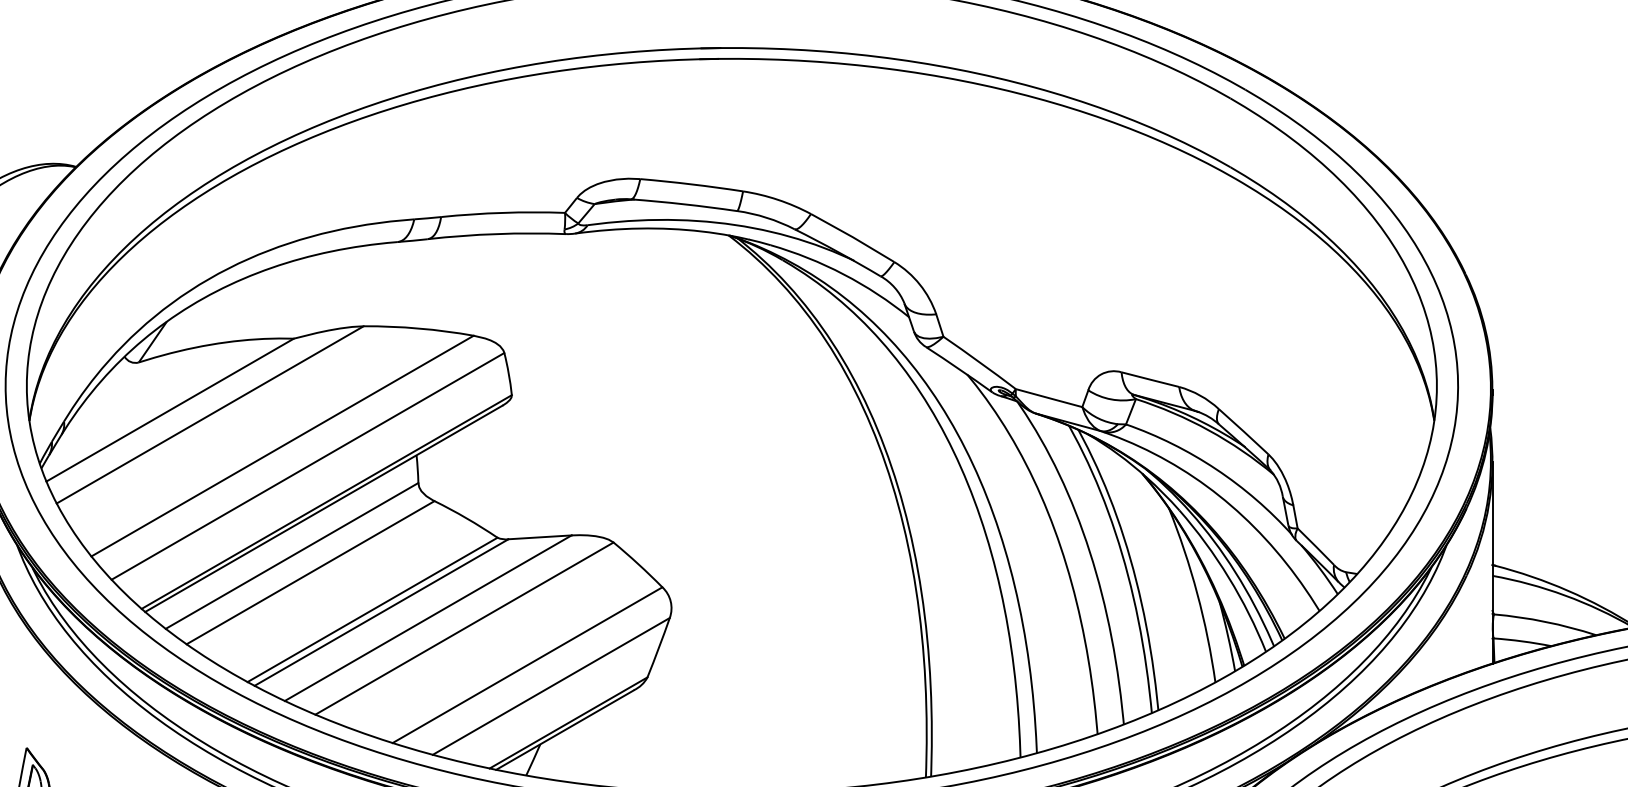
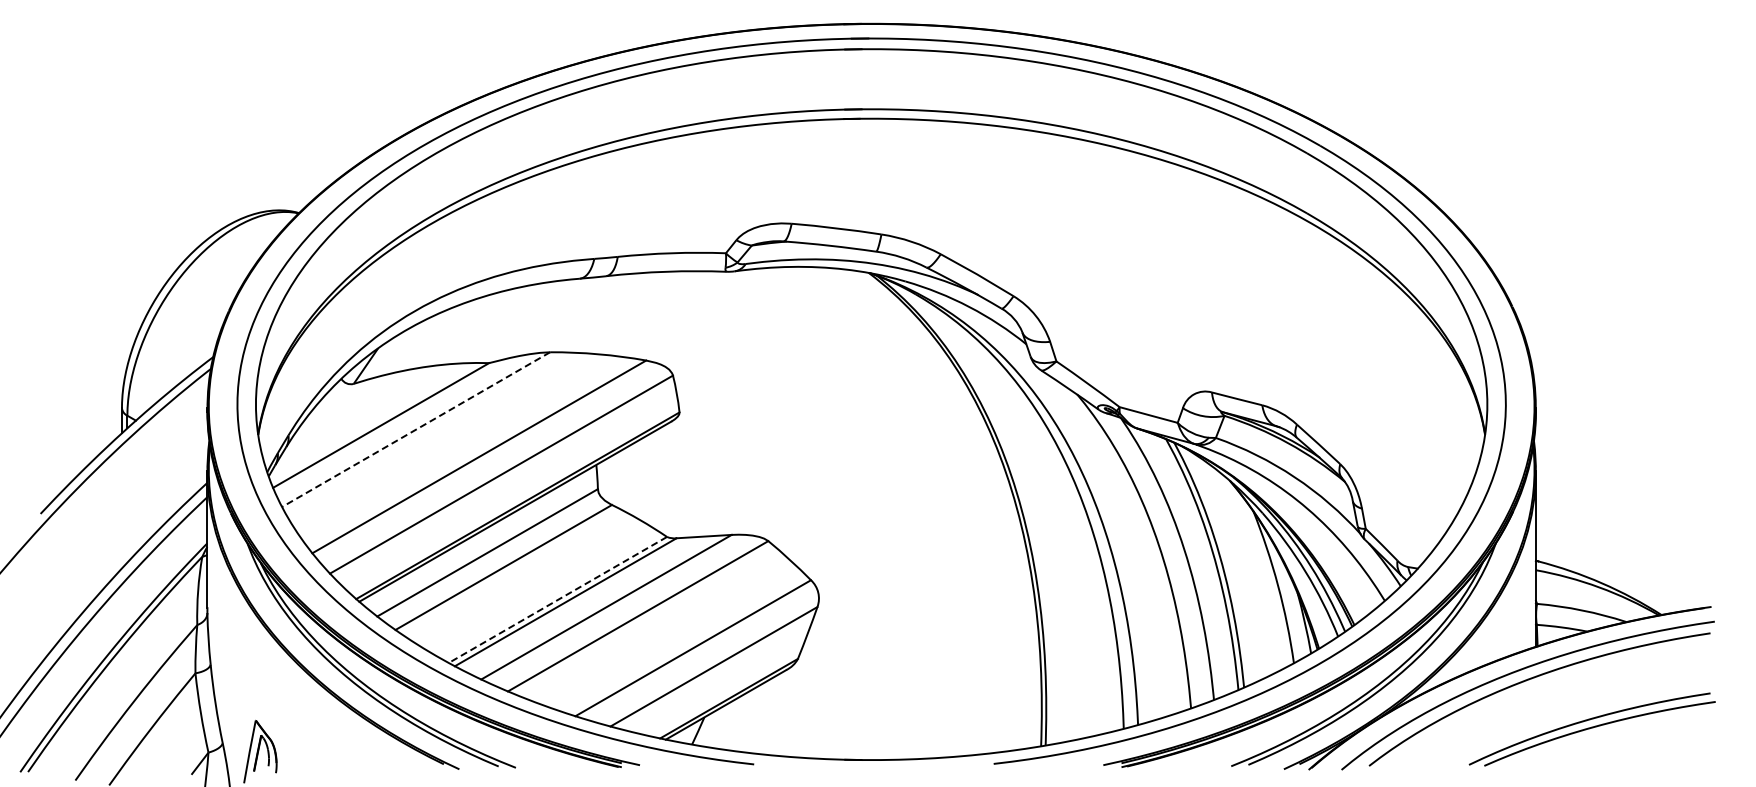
line: (210, 414) -> (416, 429), solid -> dashed
line: (372, 610) -> (557, 600), solid -> dashed

